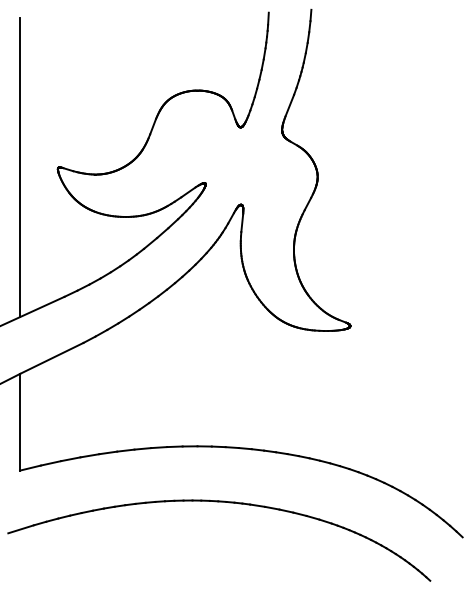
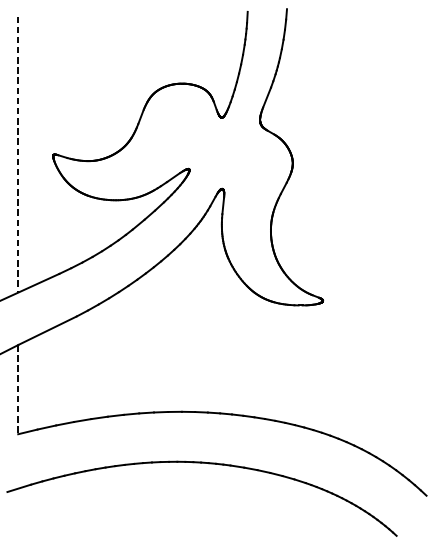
line: (20, 167) -> (18, 154), solid -> dashed
line: (20, 422) -> (18, 389), solid -> dashed

